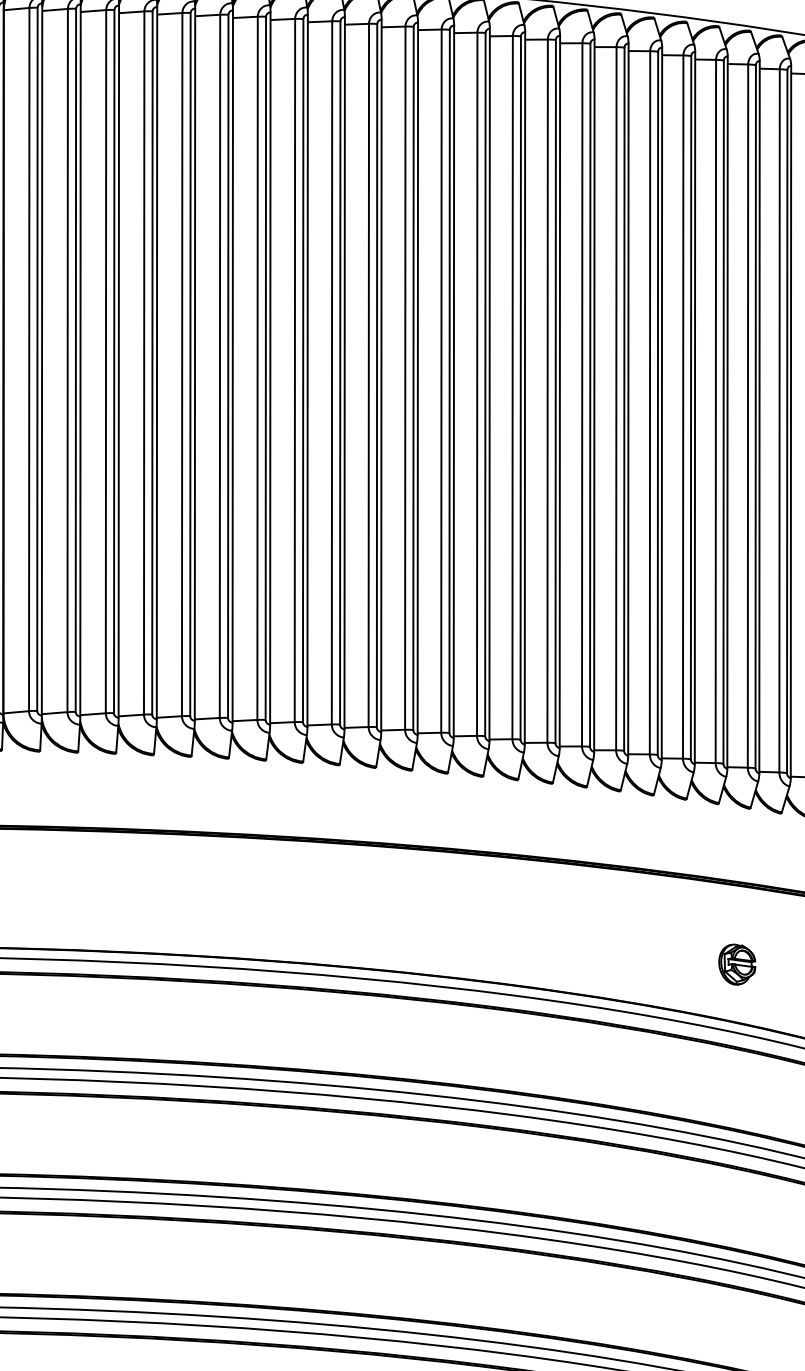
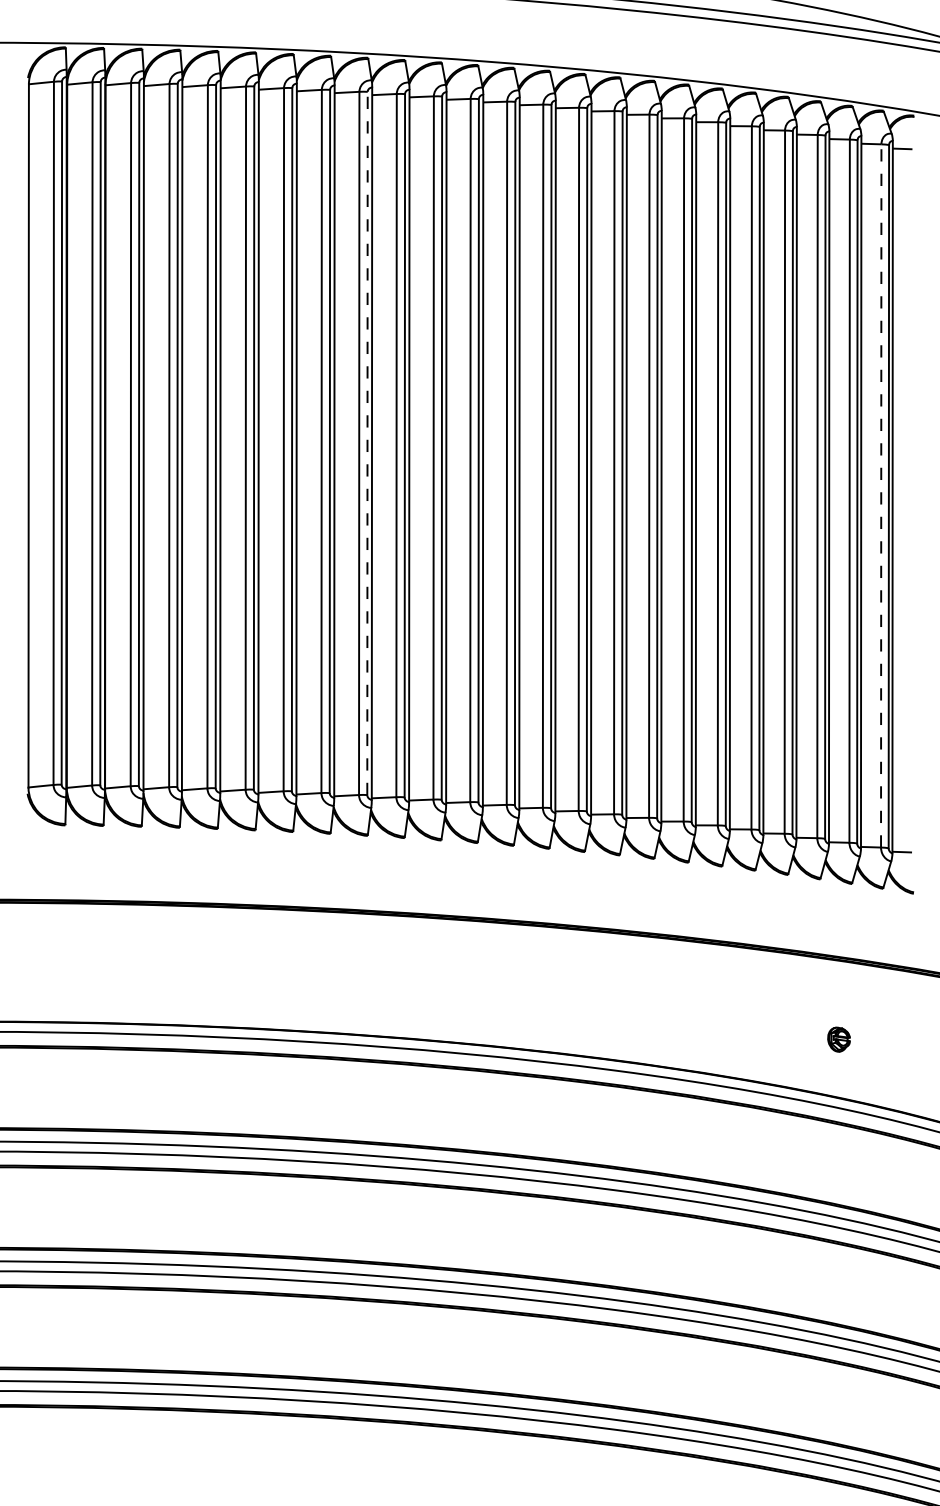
line: (265, 368) -> (367, 443), solid -> dashed
line: (779, 420) -> (881, 495), solid -> dashed
part: (736, 964) -> (838, 1039), size x0.6

